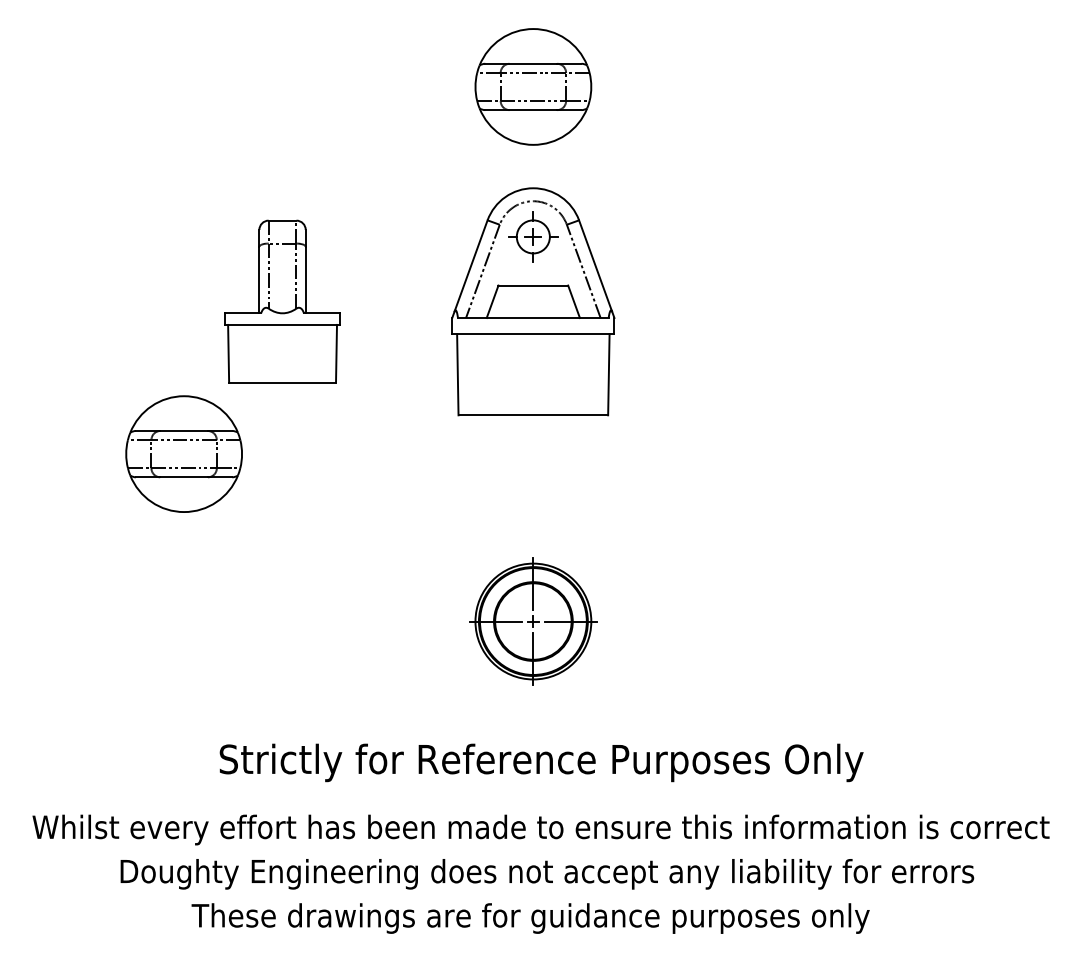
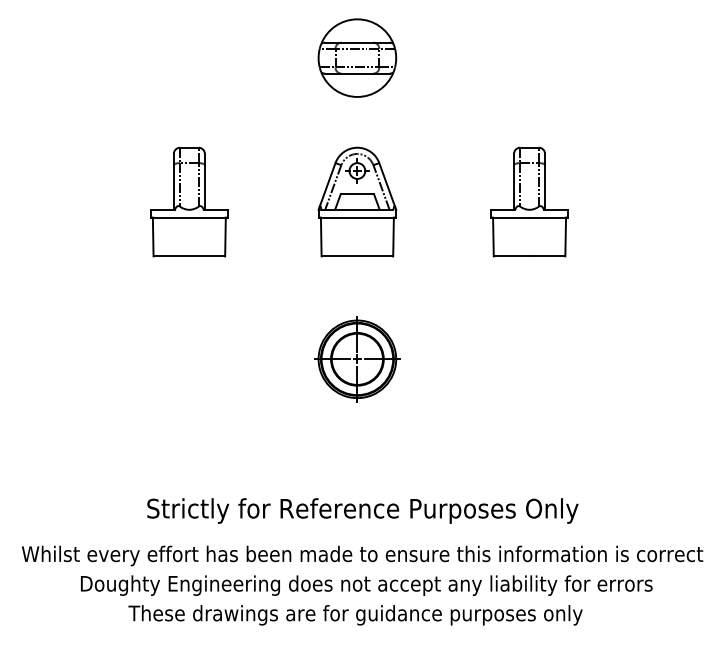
part: (533, 300) -> (357, 201), size x0.71
part: (790, 300) -> (529, 201), added
part: (184, 453) -> (123, 303), removed
part: (533, 621) -> (357, 359), moved

